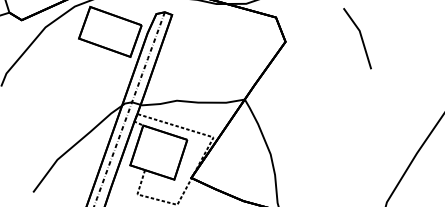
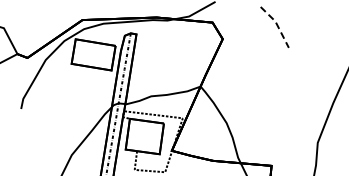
line: (361, 35) -> (277, 24), solid -> dashed

